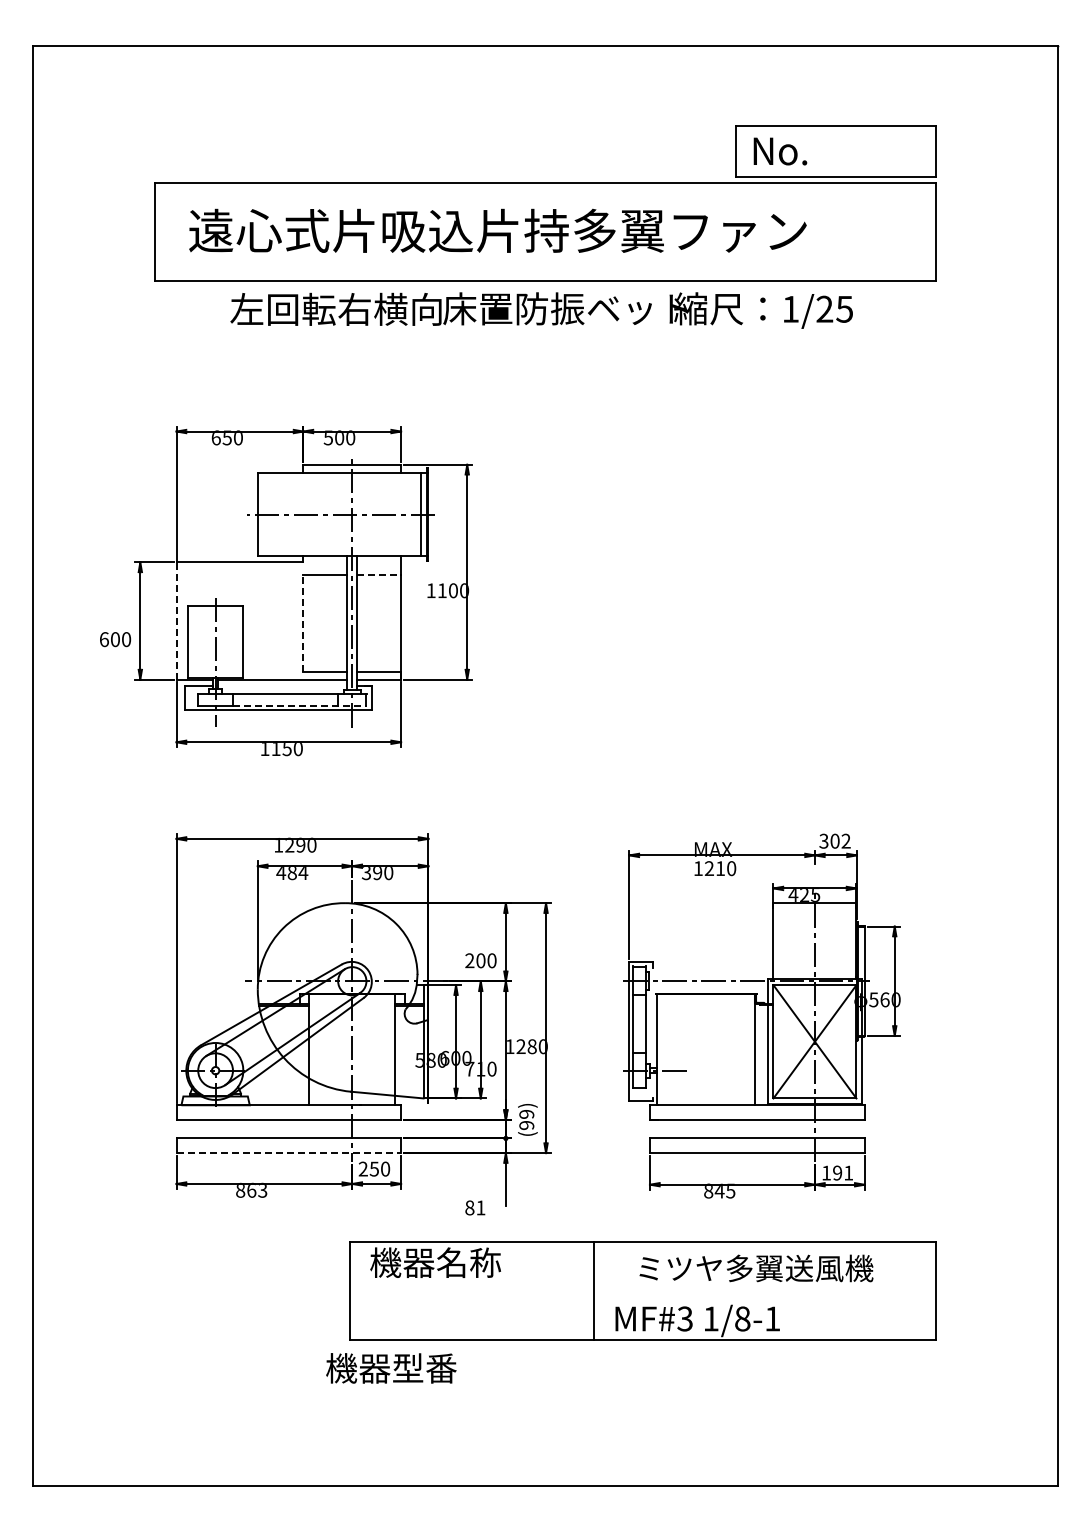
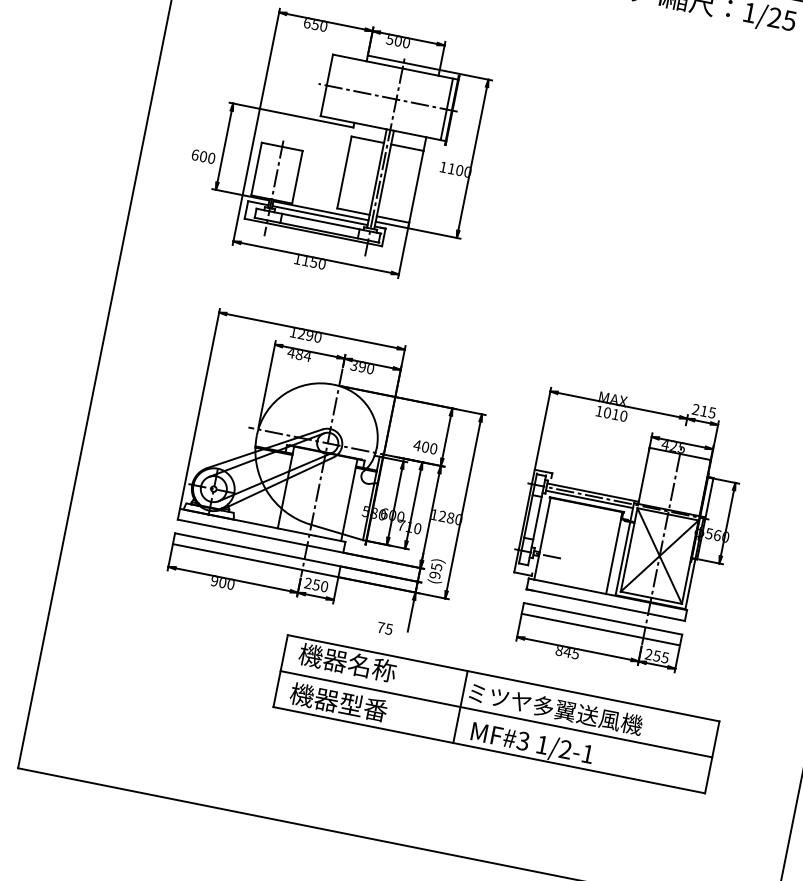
line: (379, 574) -> (407, 147), dashed -> solid
line: (176, 620) -> (251, 151), dashed -> solid
line: (303, 623) -> (344, 172), dashed -> solid
line: (282, 686) -> (319, 215), added
line: (300, 705) -> (330, 232), dashed -> solid
text: (834, 840) -> (703, 410), 302 -> 215
text: (708, 868) -> (606, 412), 1210 -> 1010
text: (469, 960) -> (417, 445), 200 -> 400
line: (711, 976) -> (593, 492), added
line: (708, 986) -> (589, 499), added
text: (526, 1114) -> (436, 567), (99) -> (95)
line: (289, 1153) -> (256, 561), dashed -> solid
text: (837, 1172) -> (657, 655), 191 -> 255
text: (251, 1189) -> (222, 581), 863 -> 900
text: (475, 1207) -> (385, 628), 81 -> 75
text: (756, 1268) -> (556, 709), moved
line: (643, 1290) -> (496, 714), added
text: (742, 1318) -> (565, 749), 1/8-1 -> 1/2-1
text: (391, 1368) -> (338, 702), moved

